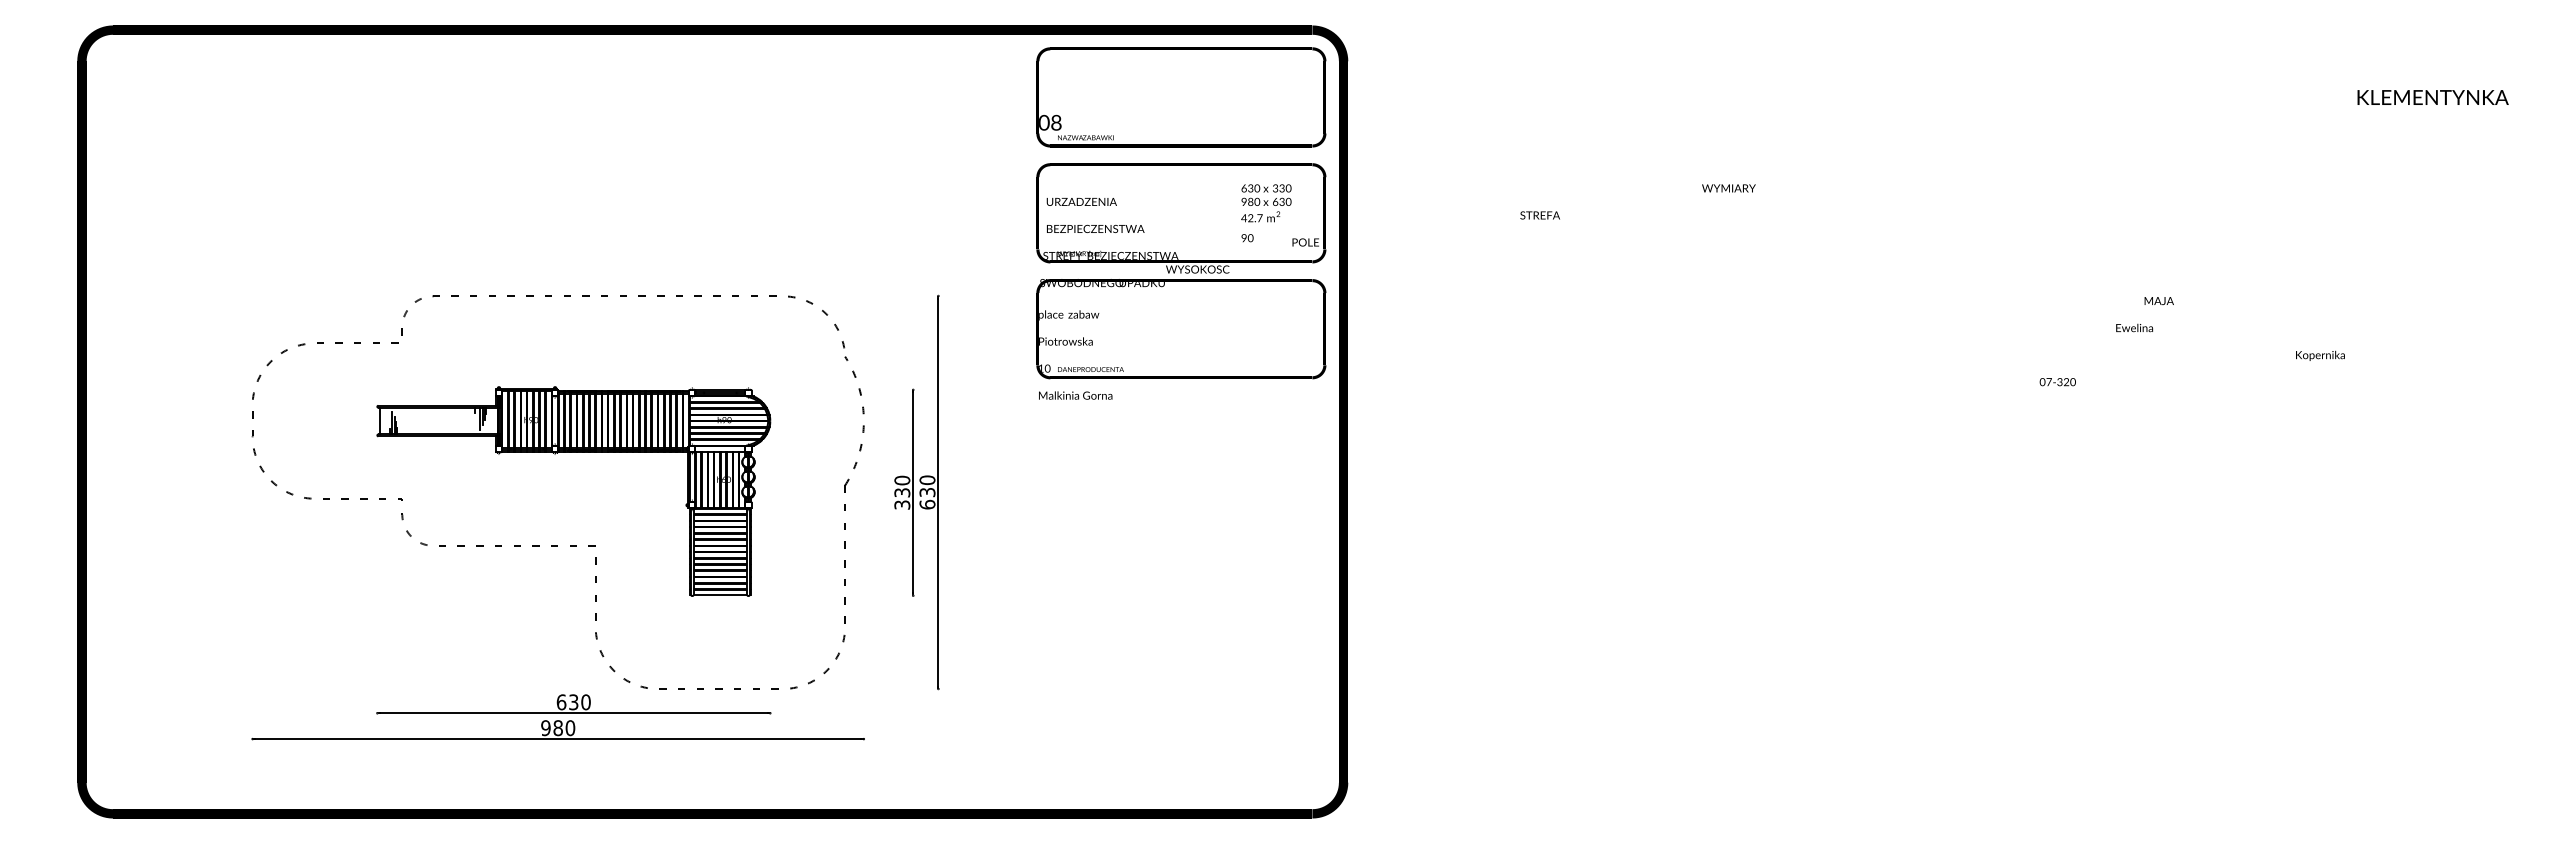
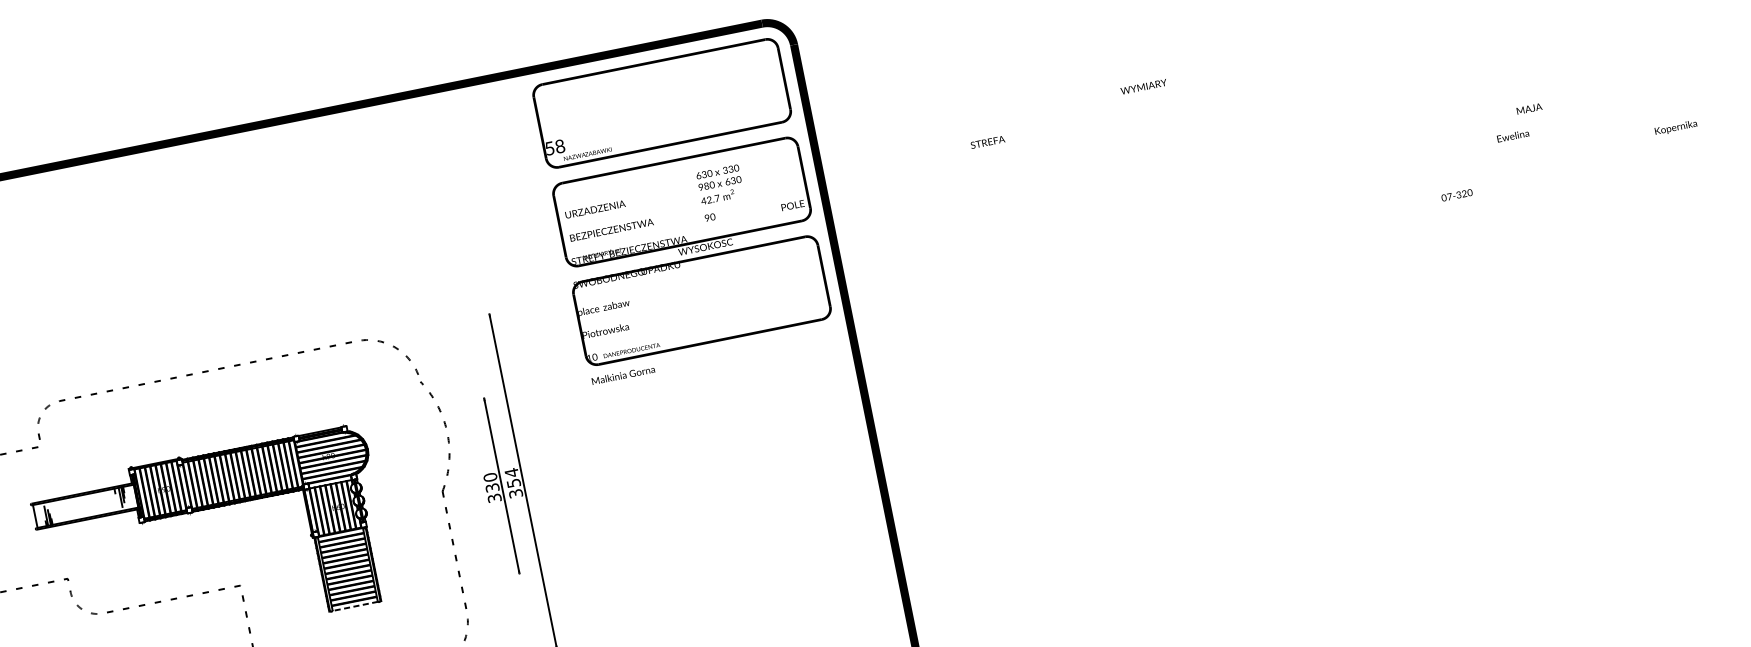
text: (1044, 122) -> (549, 148), 0 -> 5
text: (1266, 213) -> (722, 193), moved
text: (927, 492) -> (513, 483), 630 -> 354
line: (720, 595) -> (355, 606), solid -> dashed

